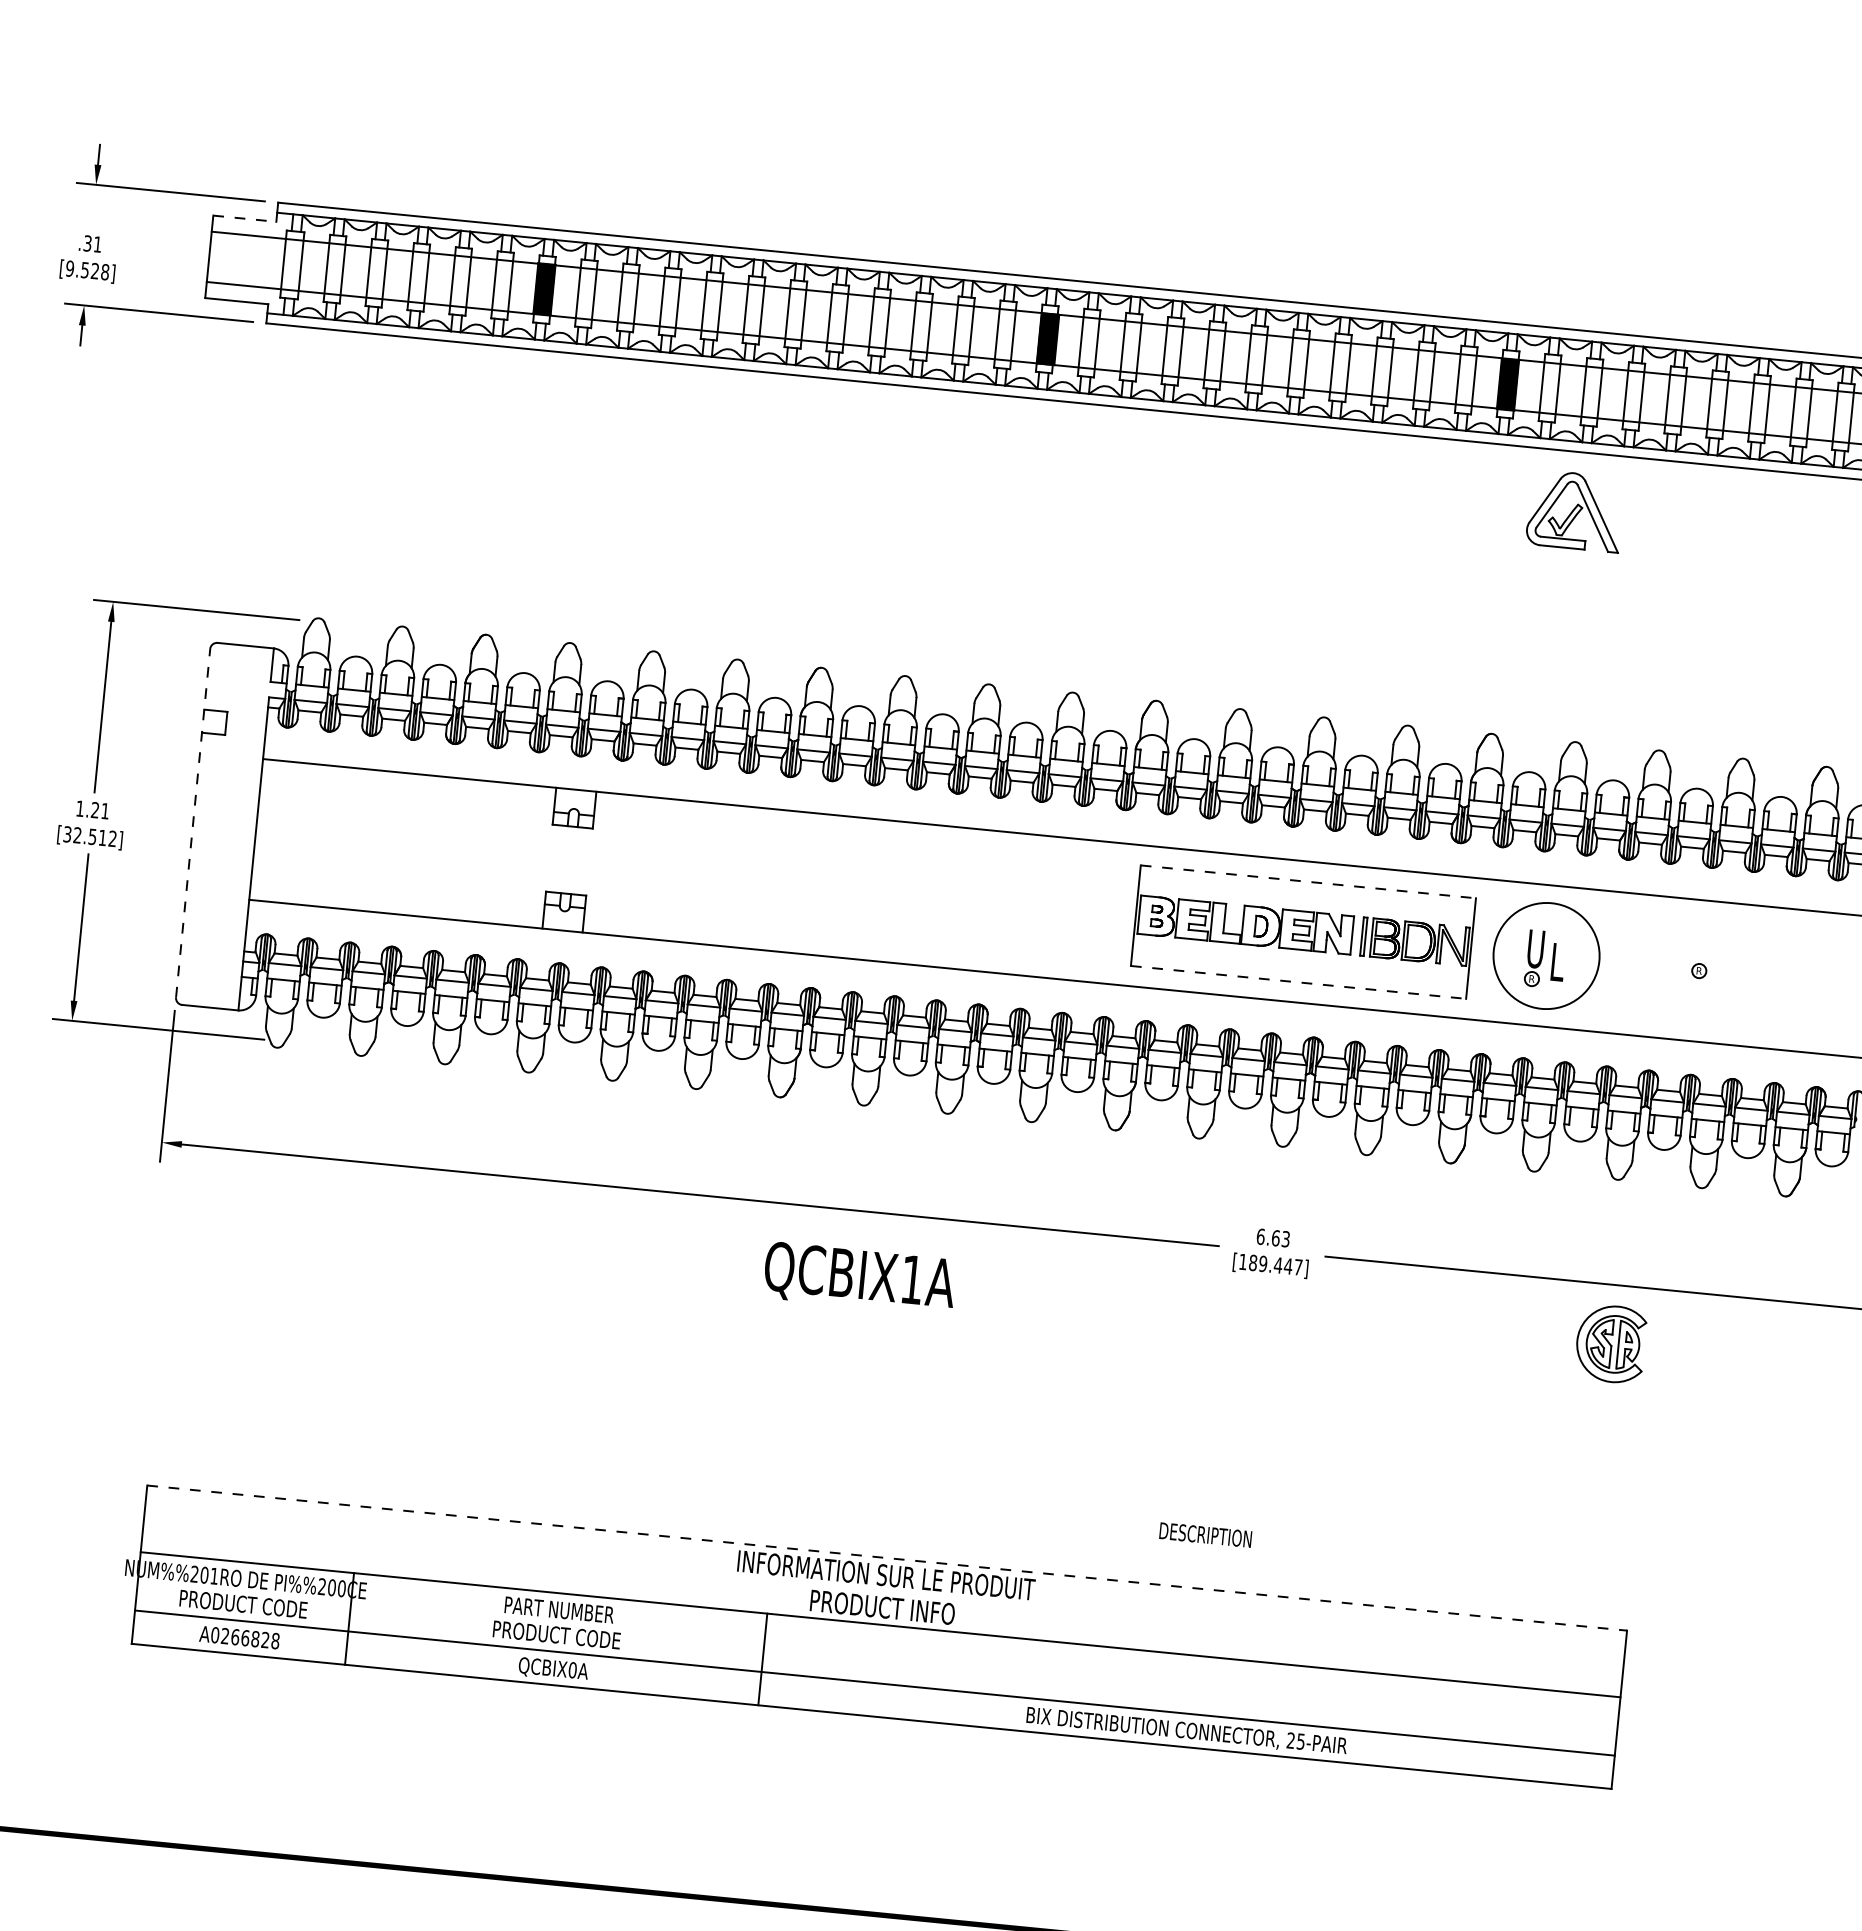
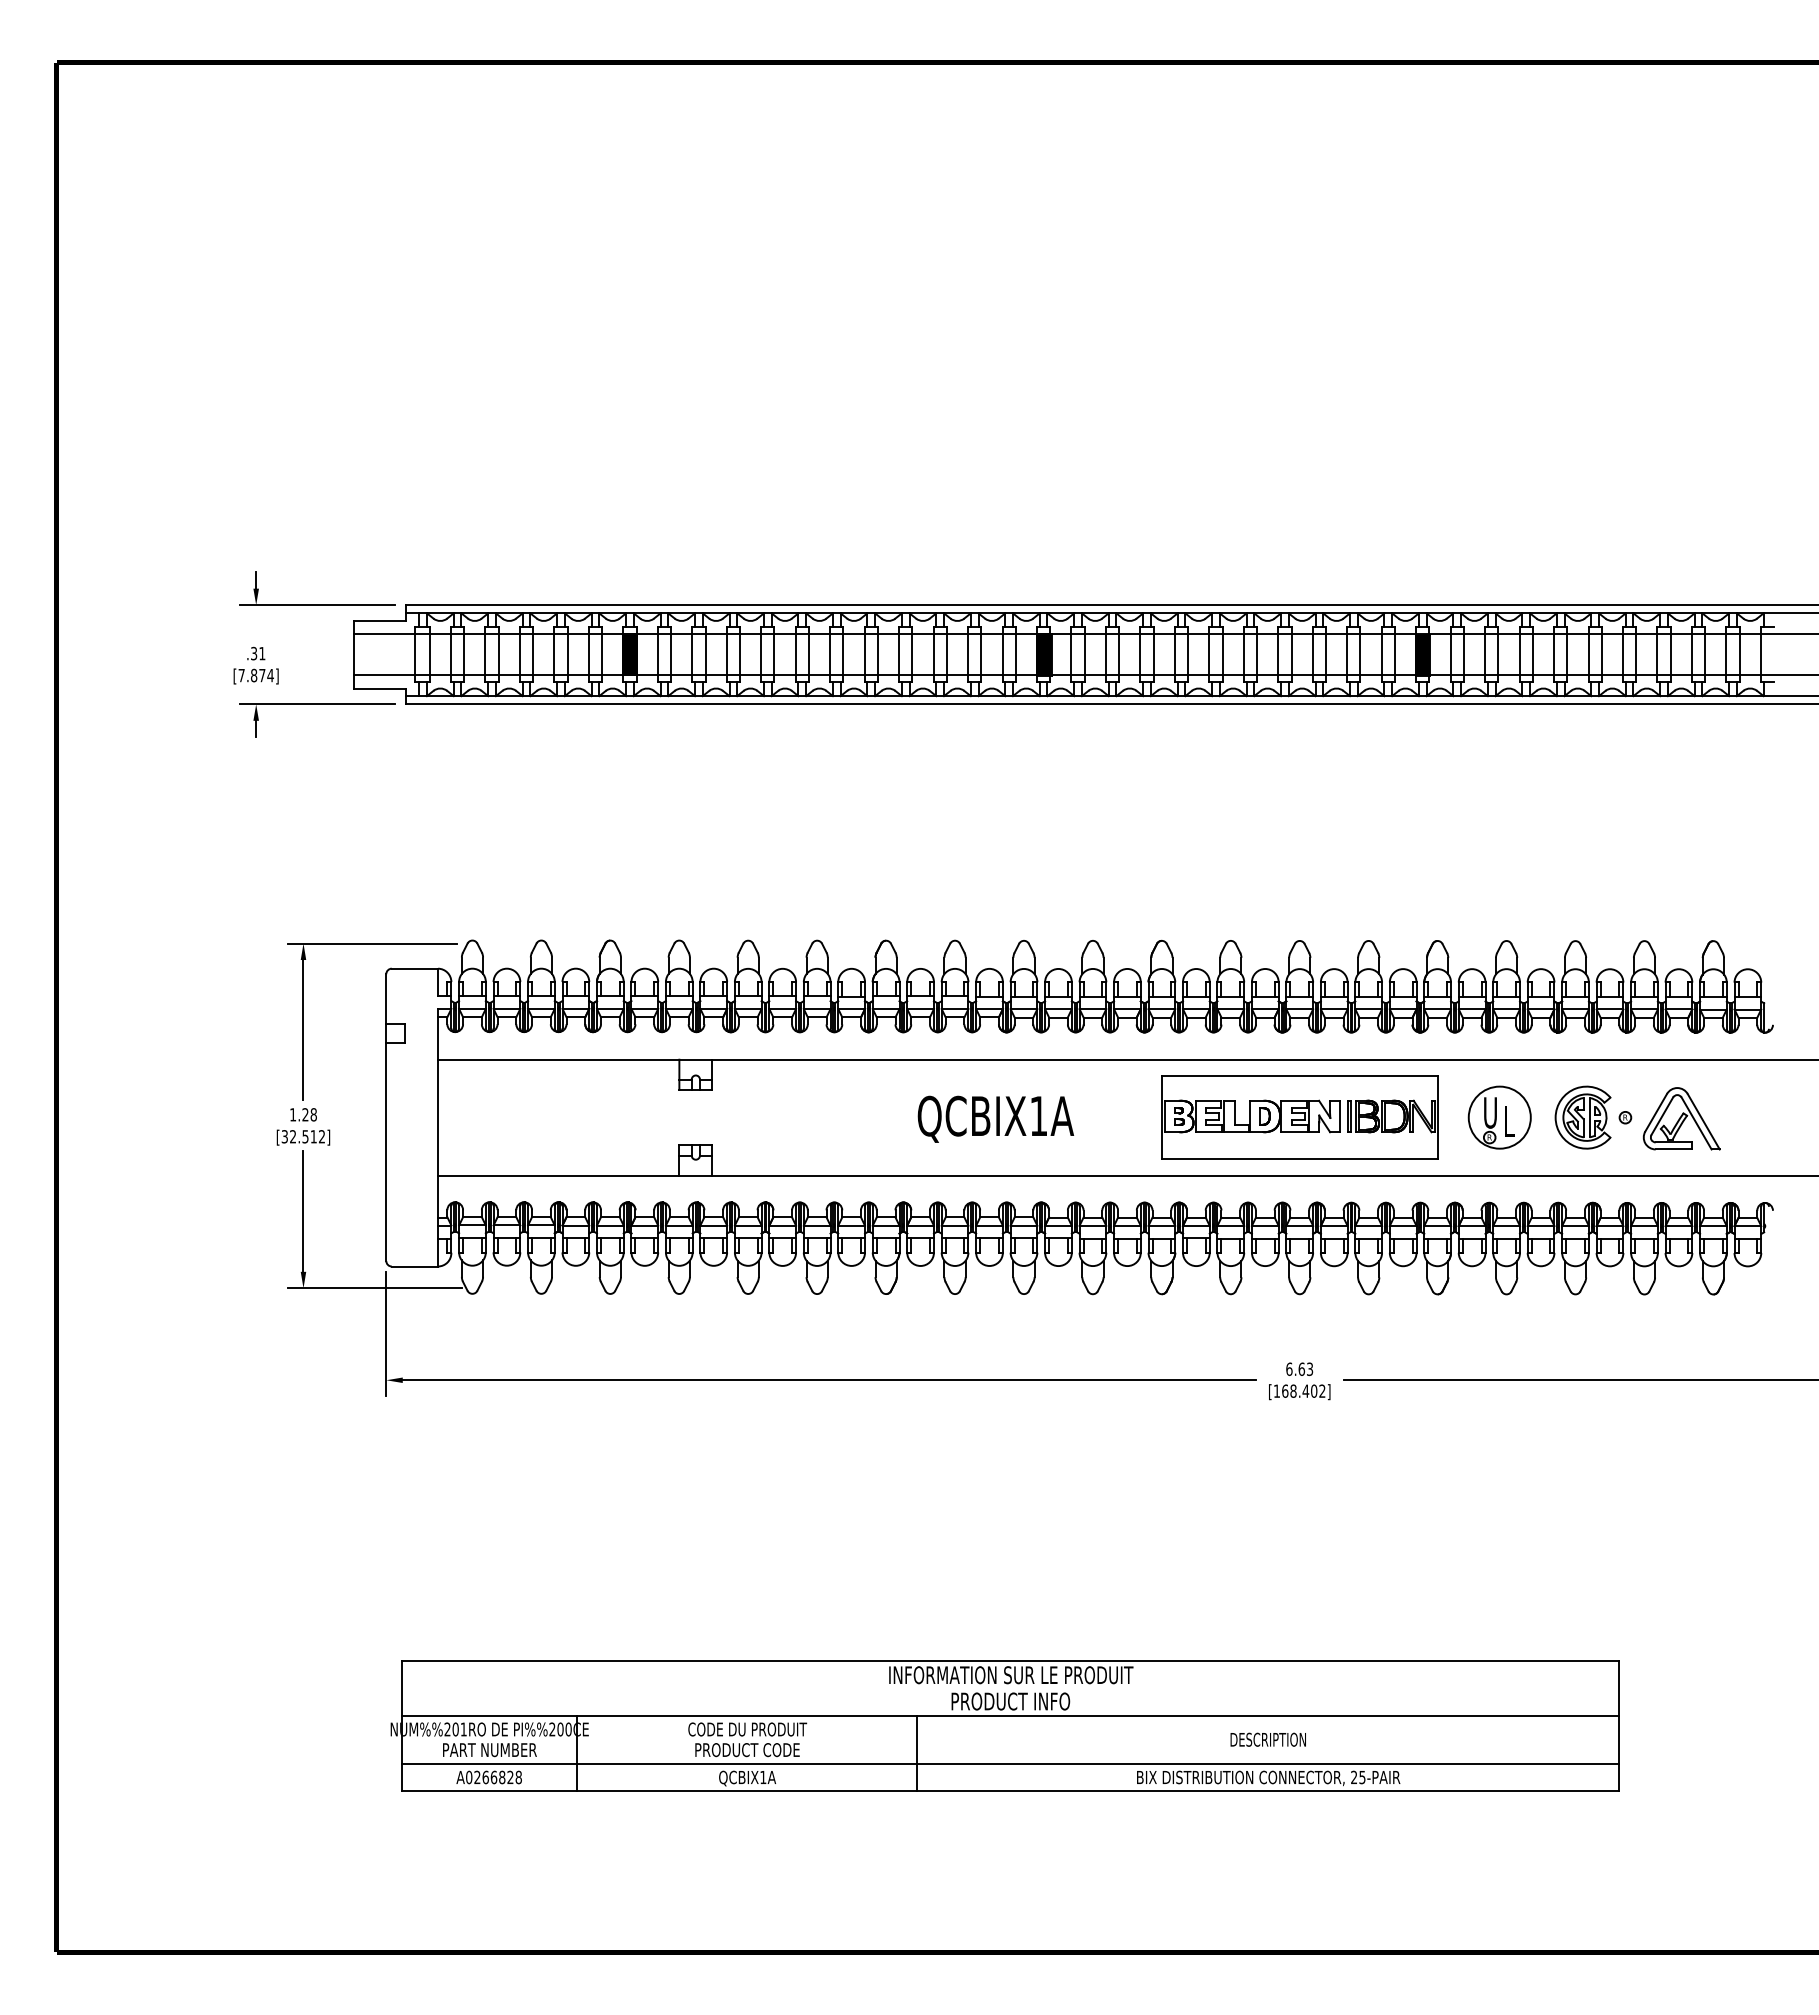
line: (245, 218) -> (380, 620), dashed -> solid
text: (86, 270) -> (255, 675), [9.528] -> [7.874]
part: (1575, 510) -> (1681, 1118), moved
text: (105, 810) -> (313, 1114), 1.21 -> 1.28
line: (193, 823) -> (386, 1117), dashed -> solid
line: (1308, 882) -> (1299, 1076), dashed -> solid
circle: (1546, 955) -> (1499, 1117), size x0.71
line: (1298, 981) -> (1299, 1158), dashed -> solid
text: (1275, 1264) -> (1303, 1390), [189.447] -> [168.402]
text: (859, 1277) -> (995, 1118), moved
part: (1610, 1343) -> (1582, 1117), moved
text: (1204, 1534) -> (1267, 1739), moved
line: (887, 1557) -> (1010, 1660), dashed -> solid
text: (243, 1604) -> (489, 1750), PRODUCT CODE -> PART NUMBER
text: (559, 1610) -> (747, 1729), PART NUMBER -> CODE DU PRODUIT
text: (572, 1670) -> (763, 1777), QCBIX0A -> QCBIX1A

